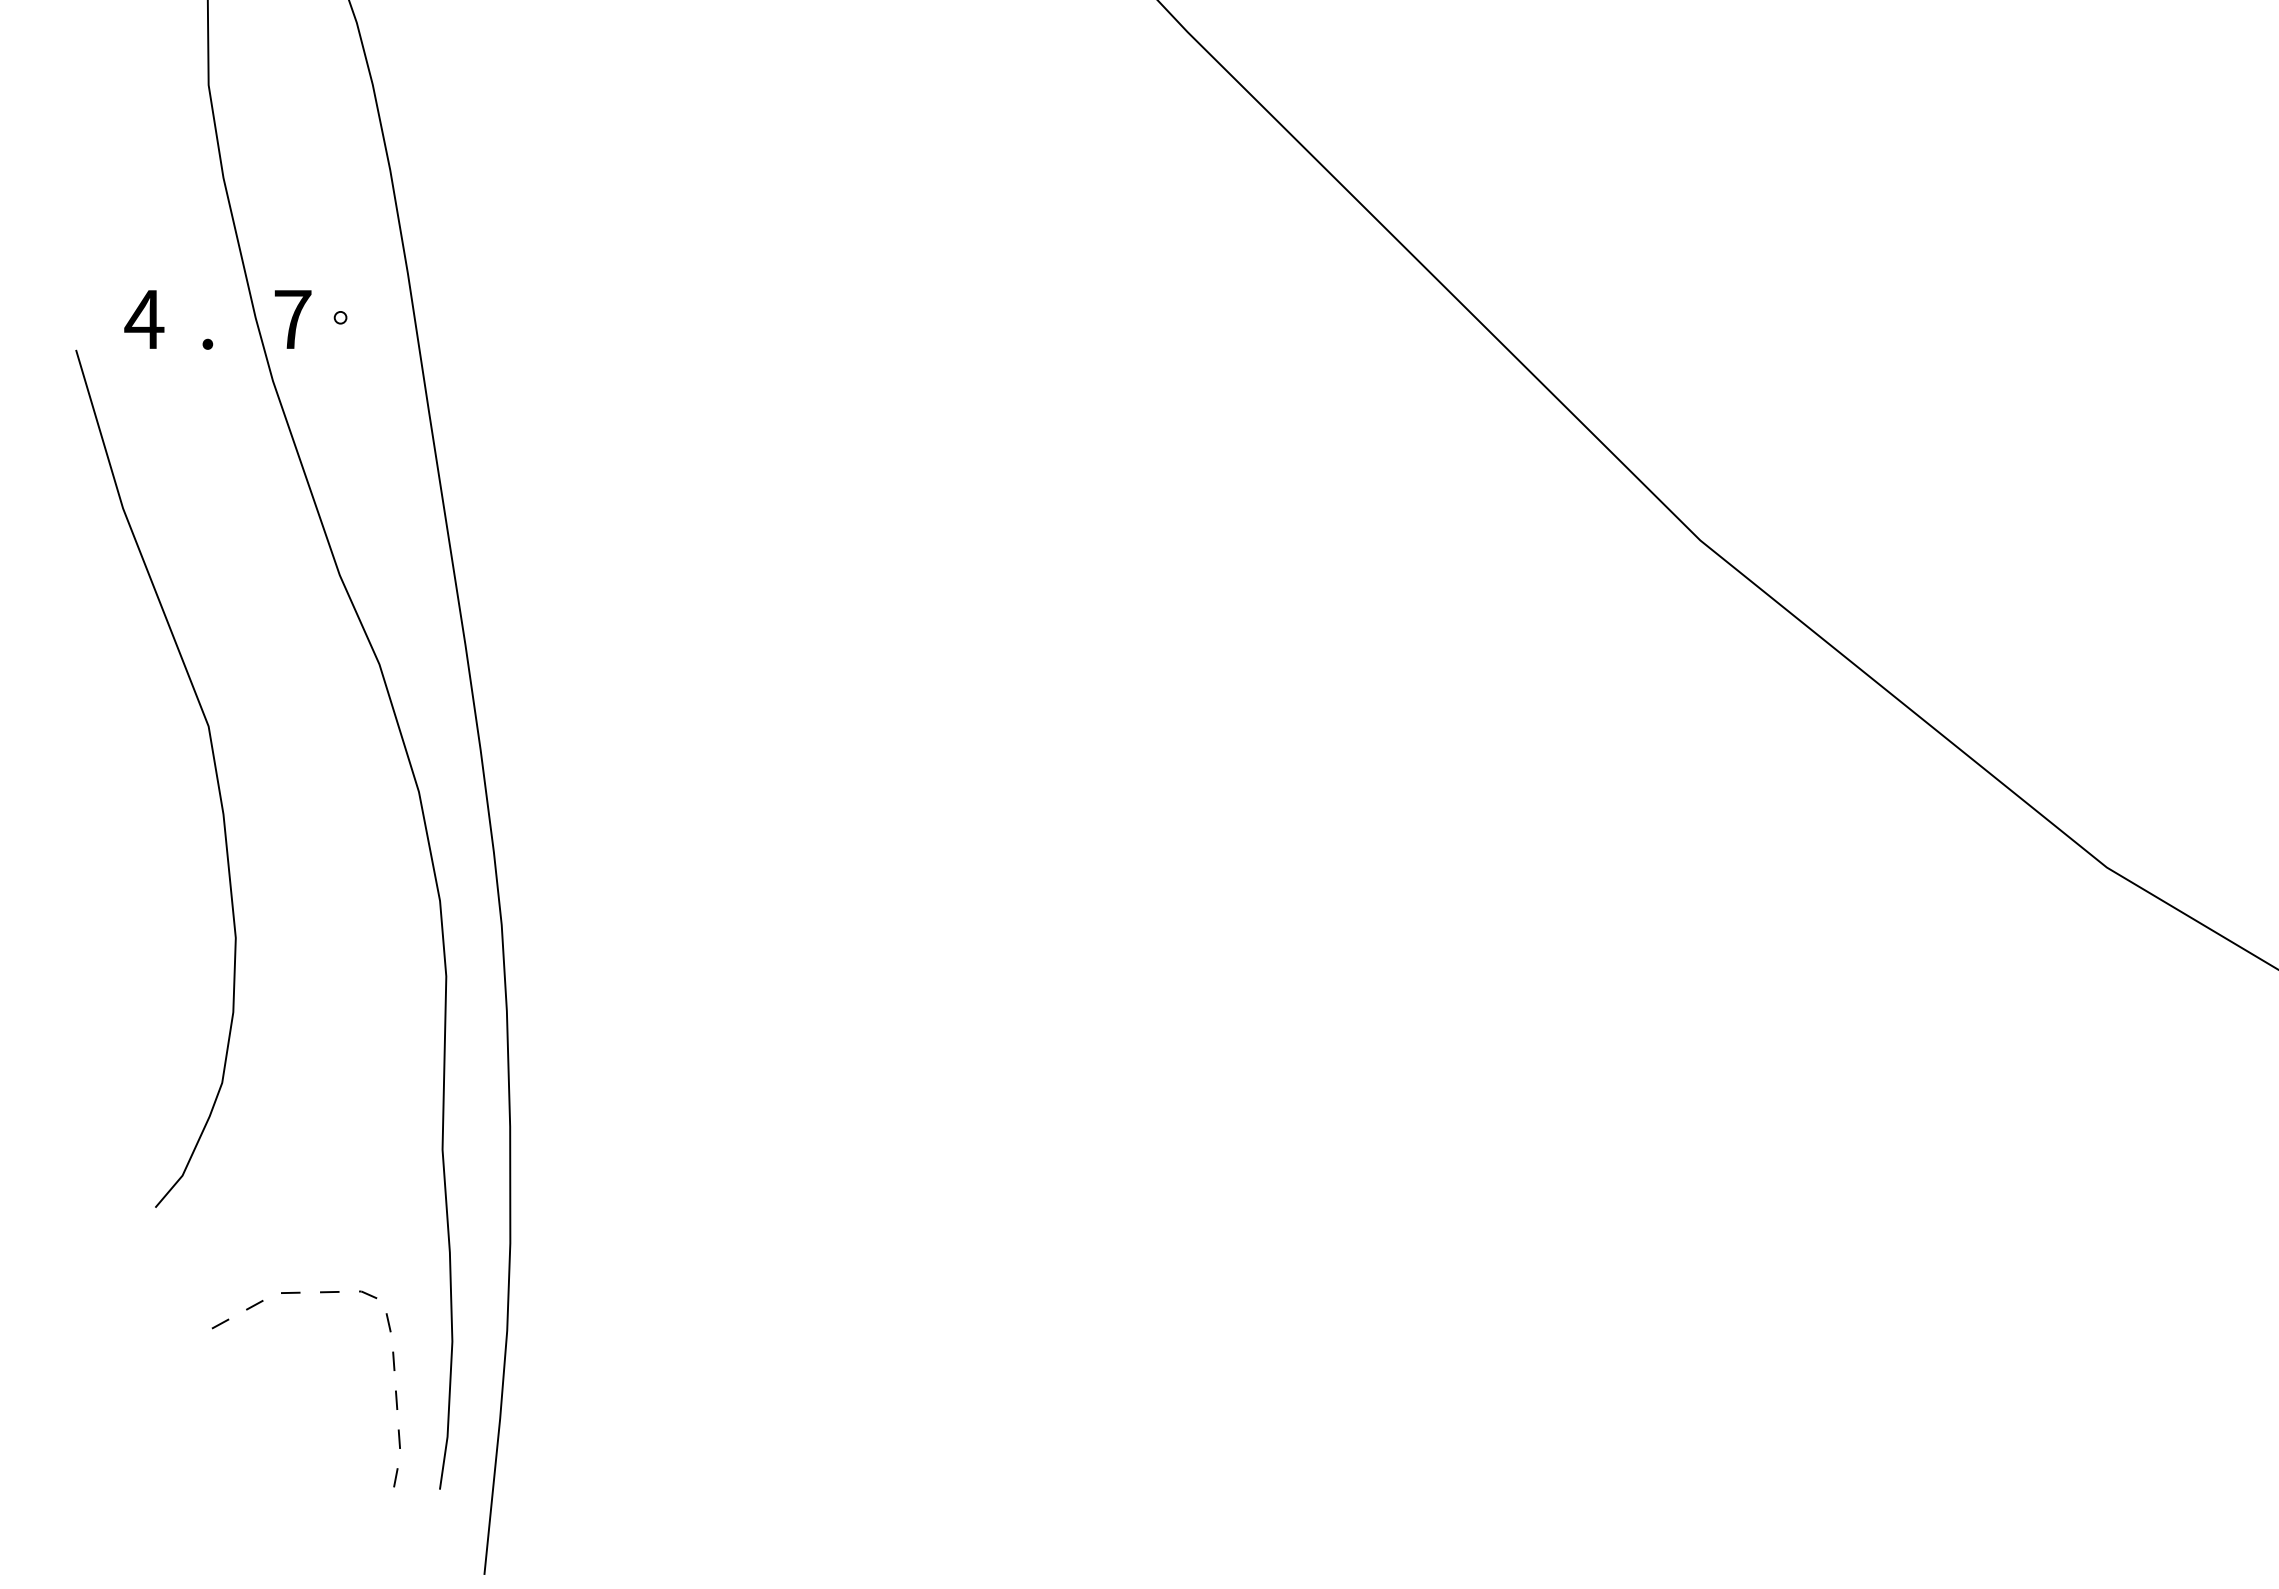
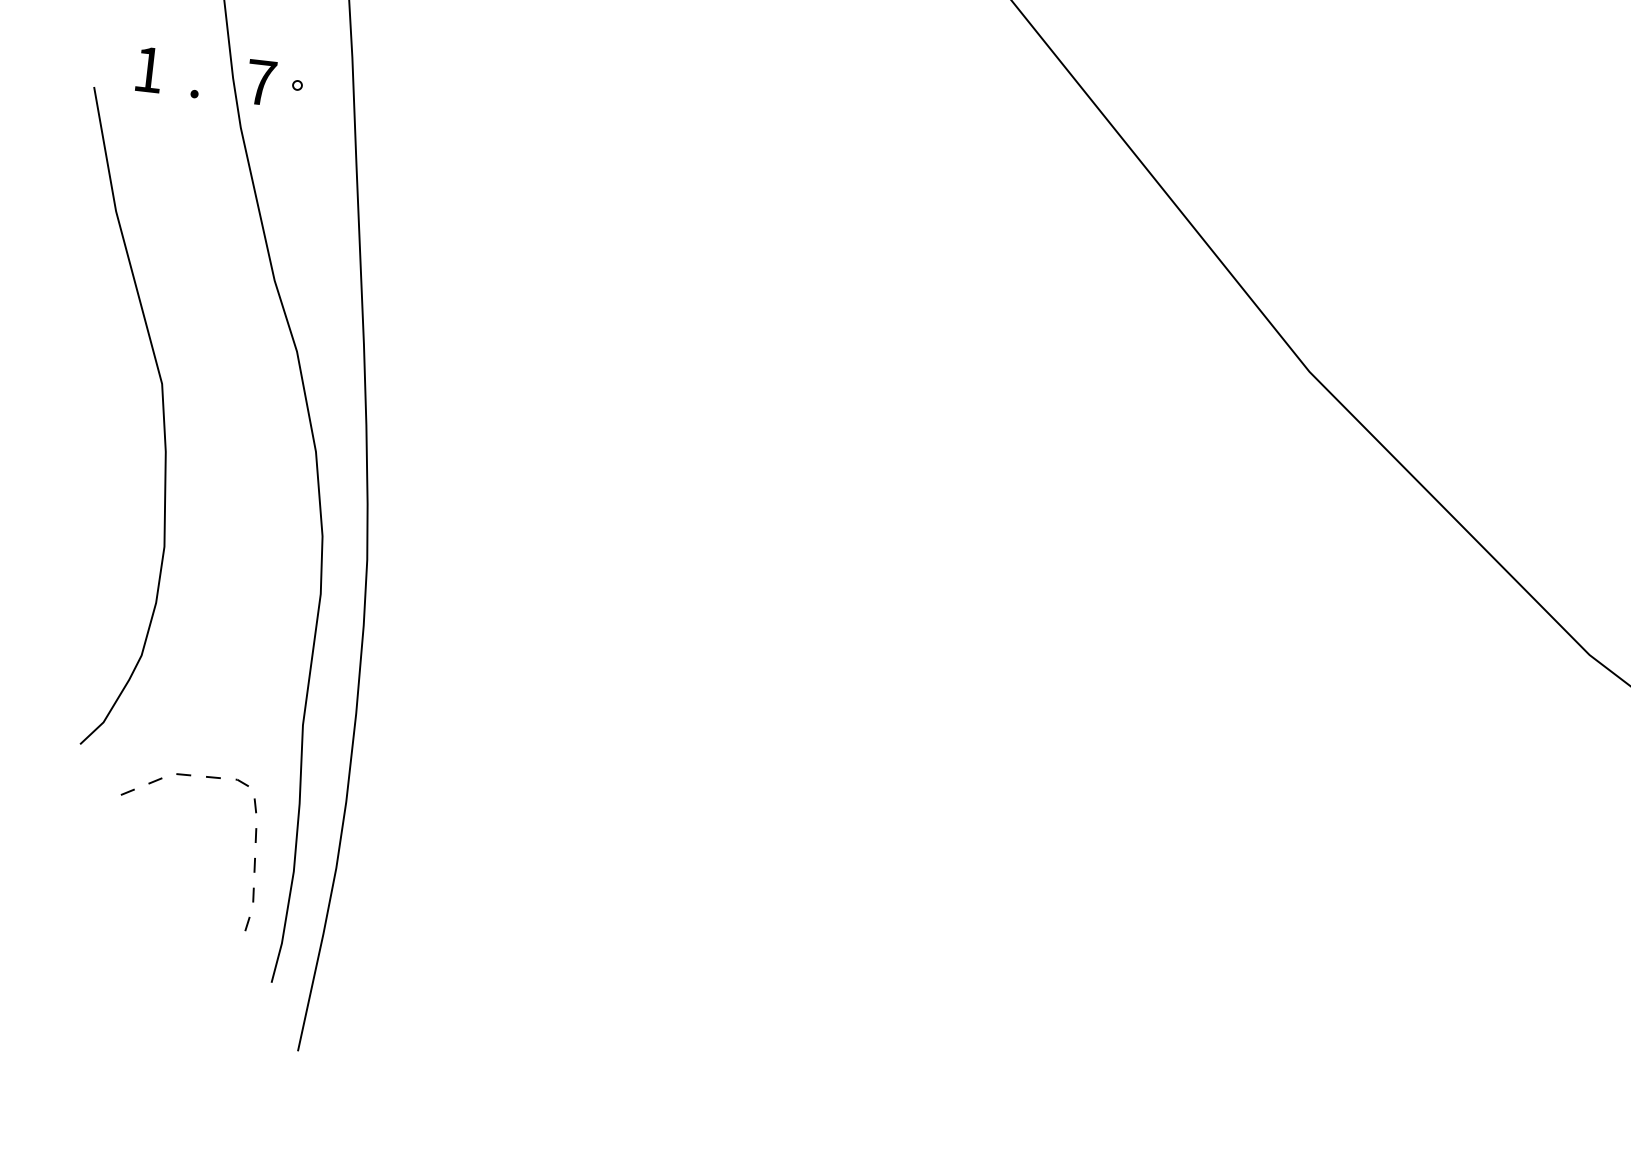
text: (144, 319) -> (148, 69), 4 -> 1
curve: (393, 1370) -> (254, 842), moved

